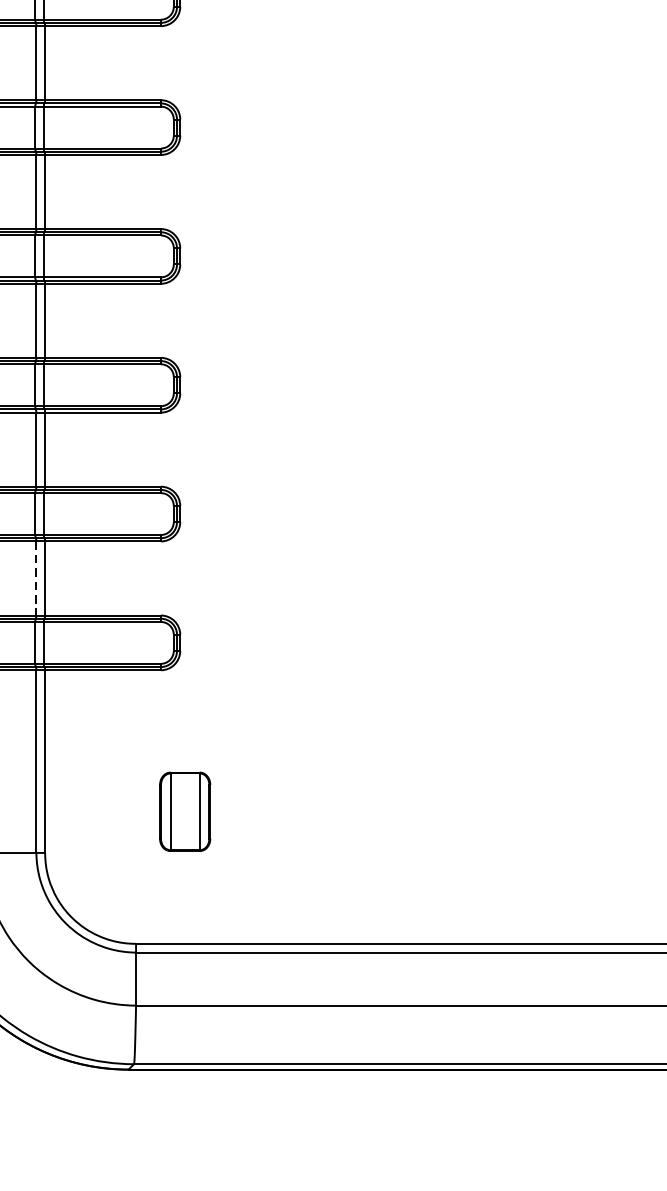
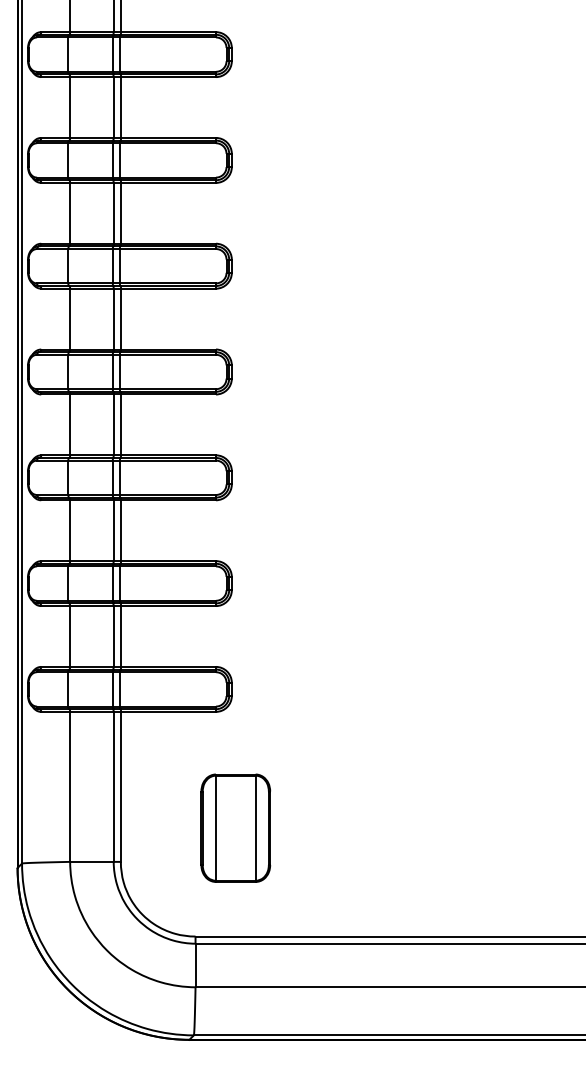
line: (36, 579) -> (113, 637), dashed -> solid
part: (184, 811) -> (235, 827), size x1.67

